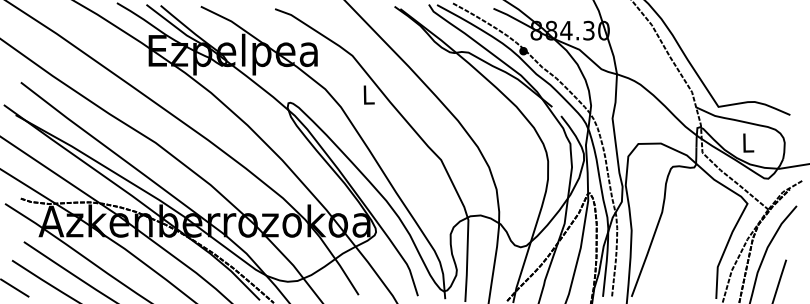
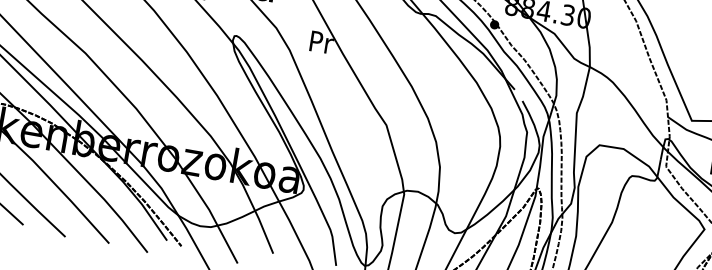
text: (368, 94) -> (321, 41), L -> Pr

